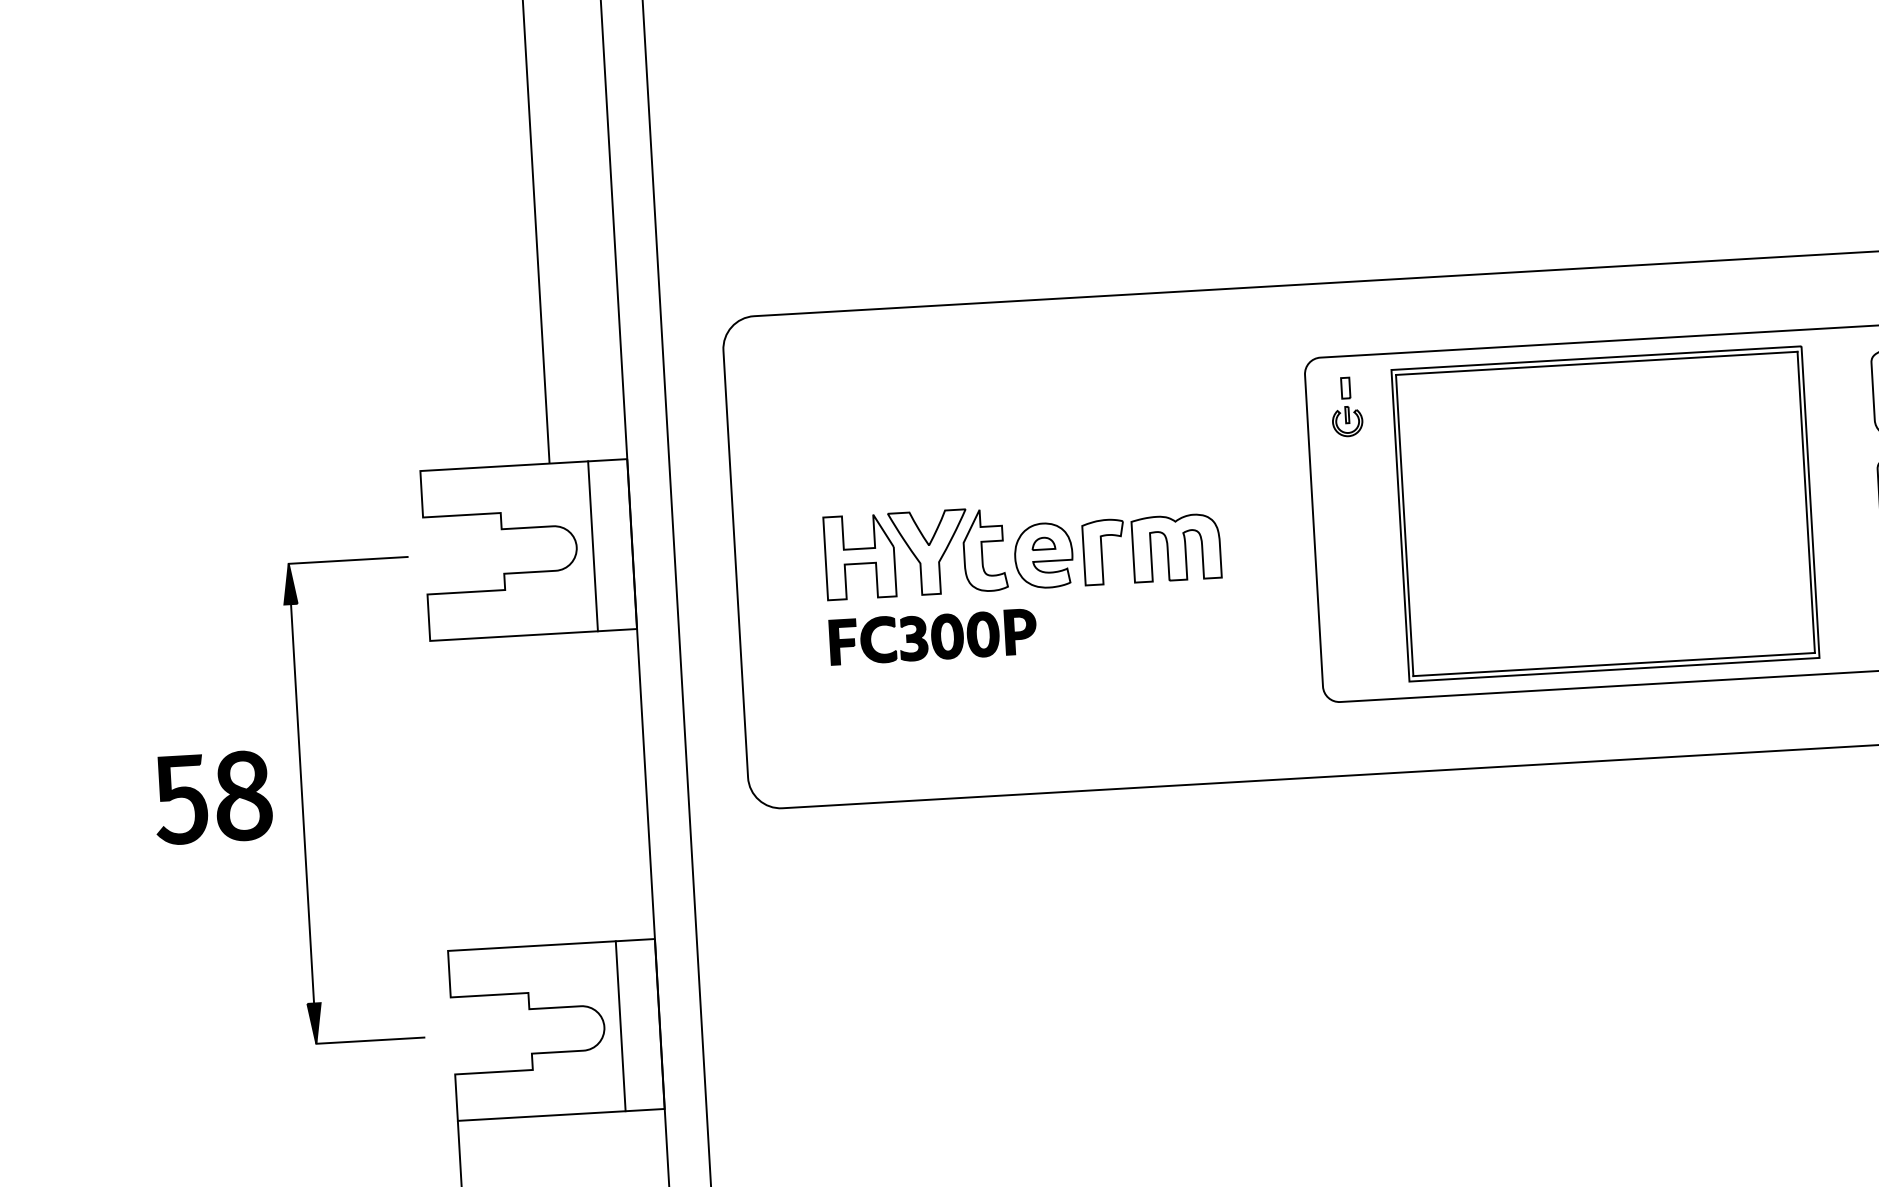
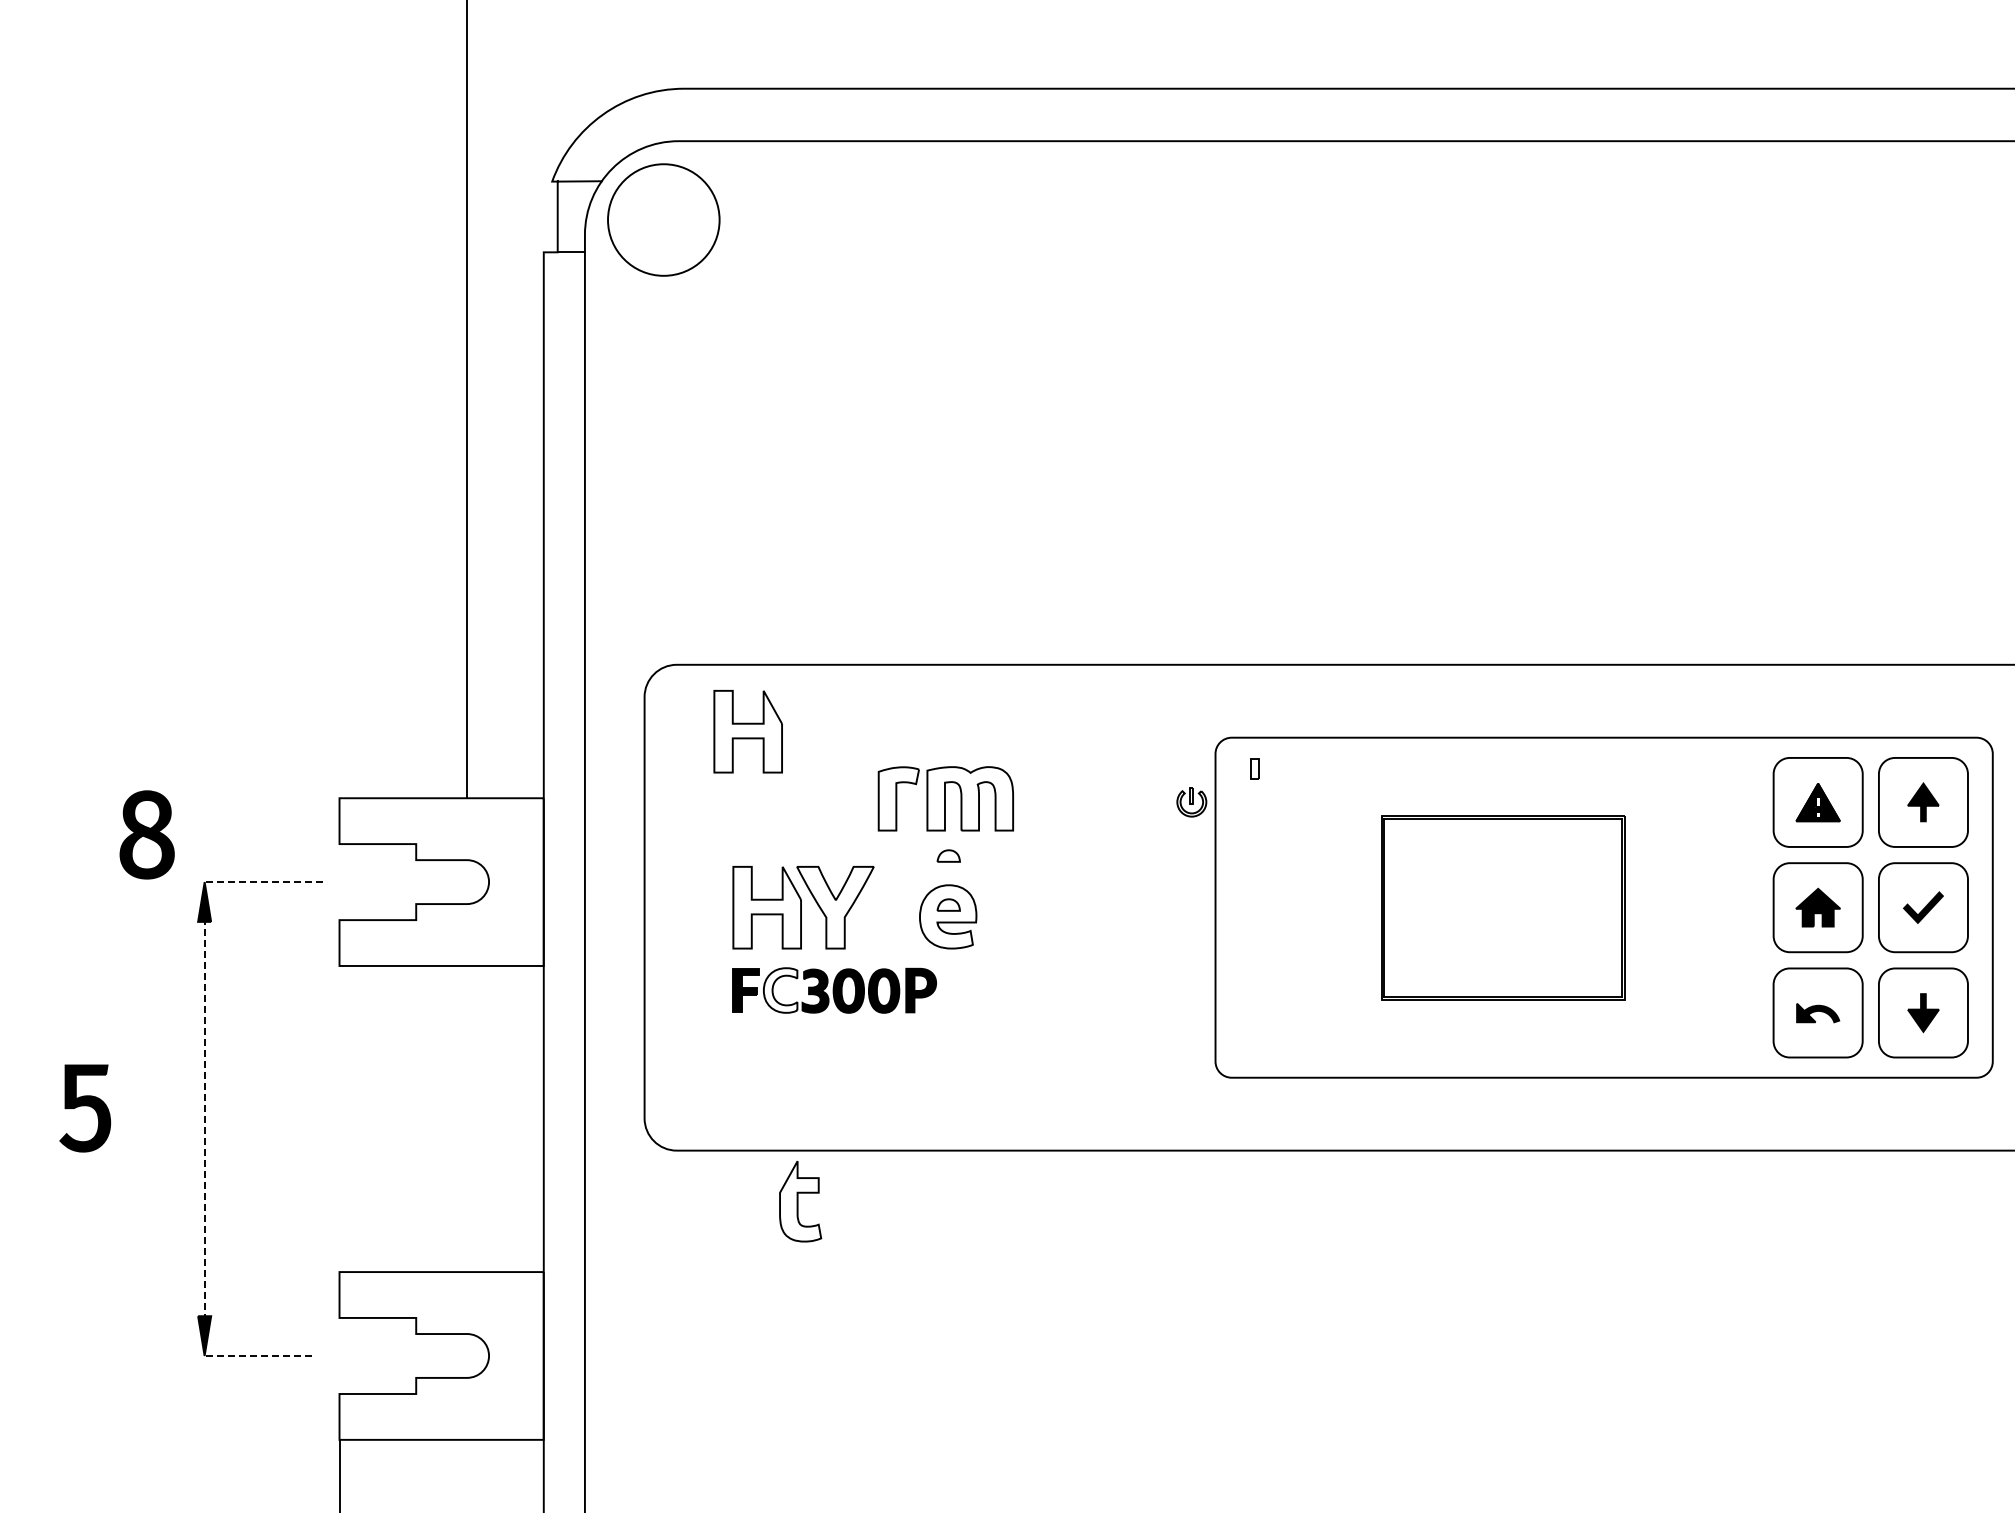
part: (829, 379) -> (747, 731), added
part: (1347, 421) -> (1191, 802), moved
part: (1040, 493) -> (948, 855), added
part: (1605, 513) -> (1503, 907), size x0.6
line: (593, 545) -> (505, 881), removed
part: (1151, 549) -> (945, 798), moved
part: (984, 550) -> (800, 1201), moved
fill: (878, 640) -> (780, 990), removed
part: (242, 795) -> (146, 834), moved
line: (302, 799) -> (204, 1114), solid -> dashed
line: (621, 1025) -> (505, 1355), removed

